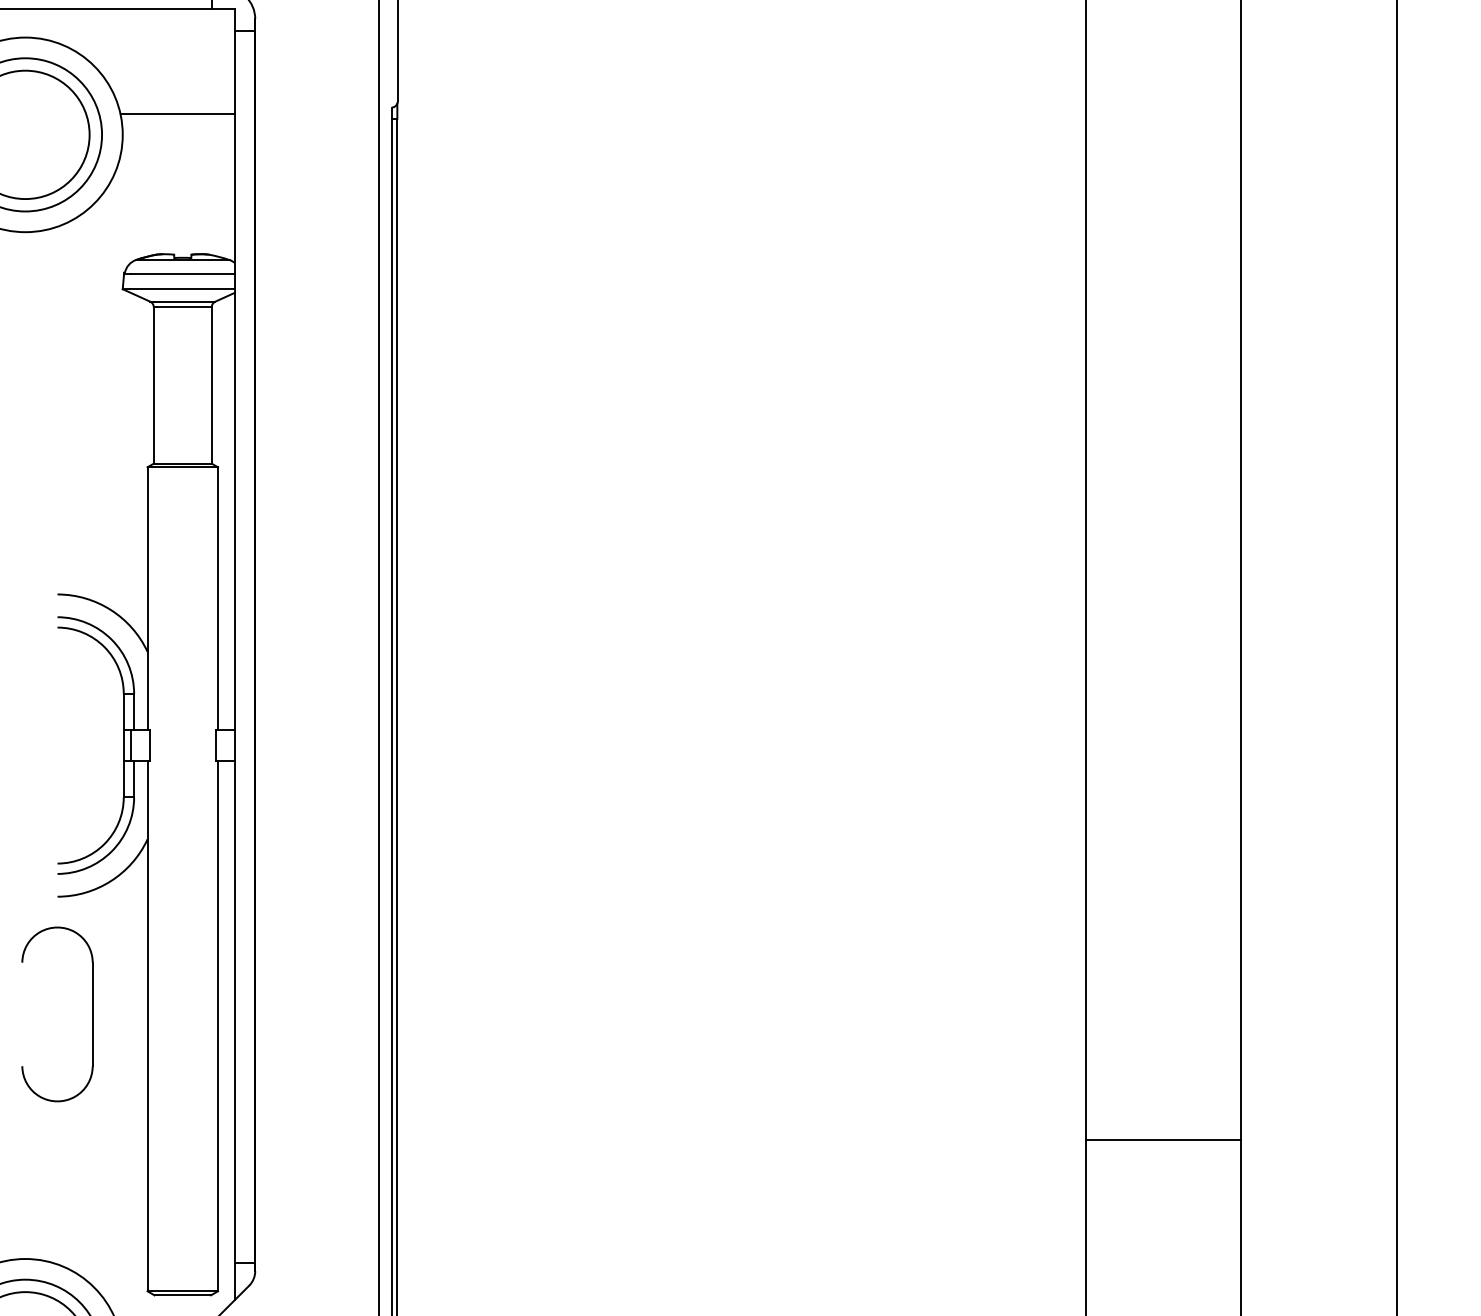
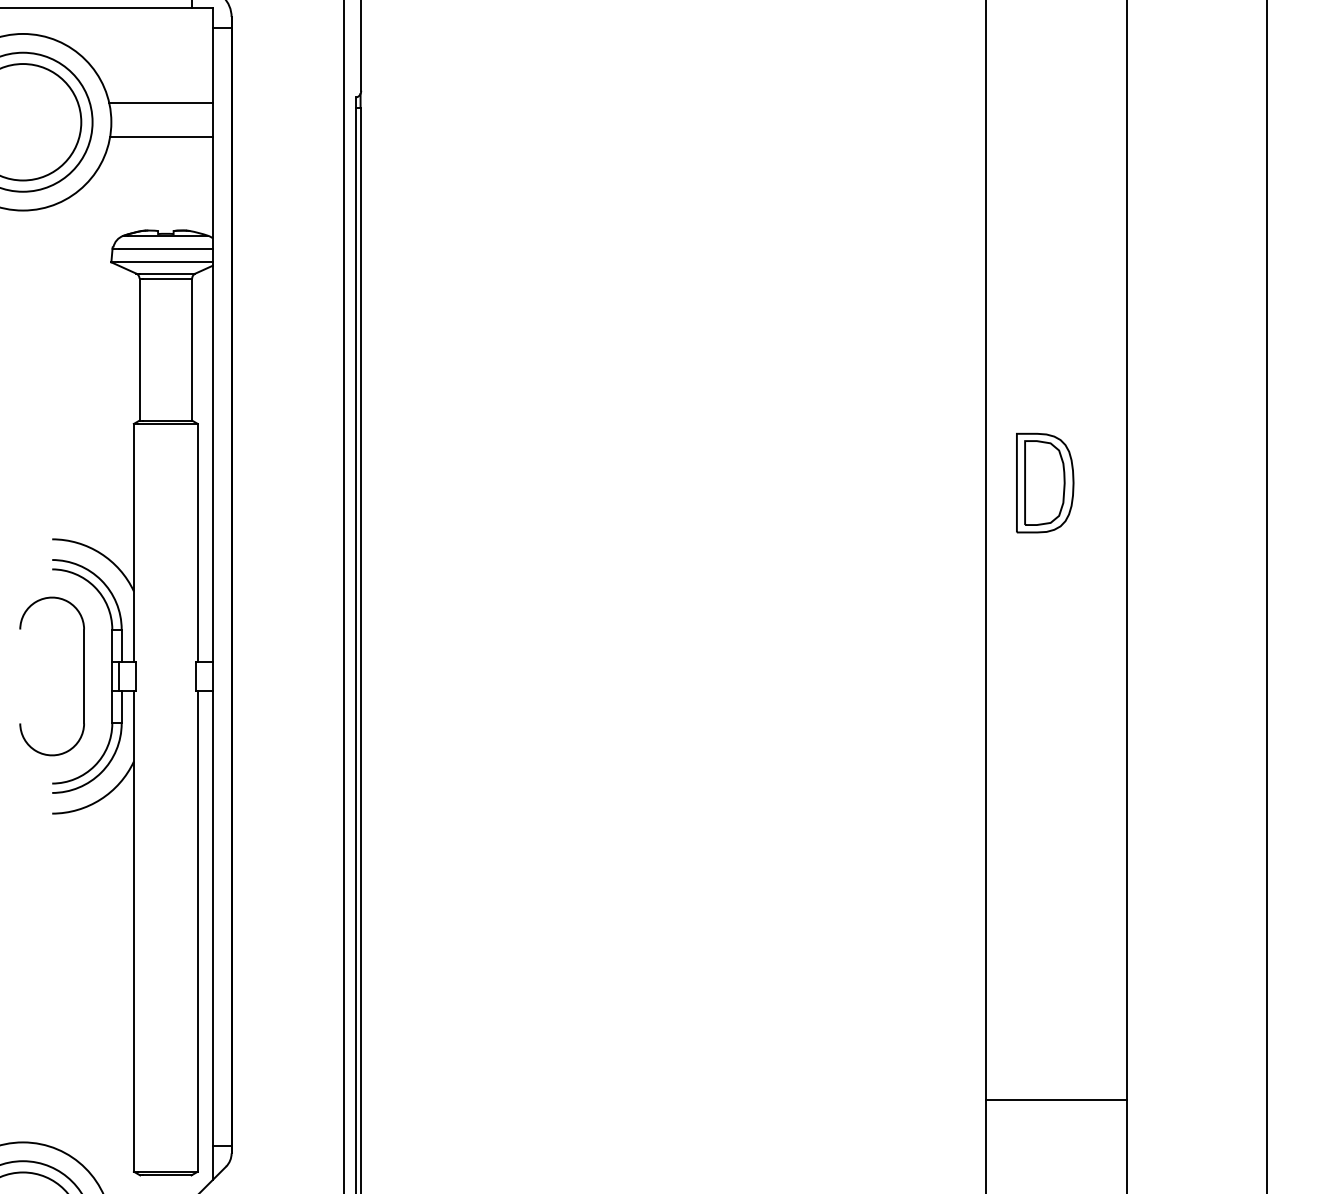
line: (177, 151) -> (161, 137), added
part: (1152, 531) -> (1045, 482), added
part: (92, 1014) -> (83, 676), moved
line: (1163, 1140) -> (1055, 1100), moved

